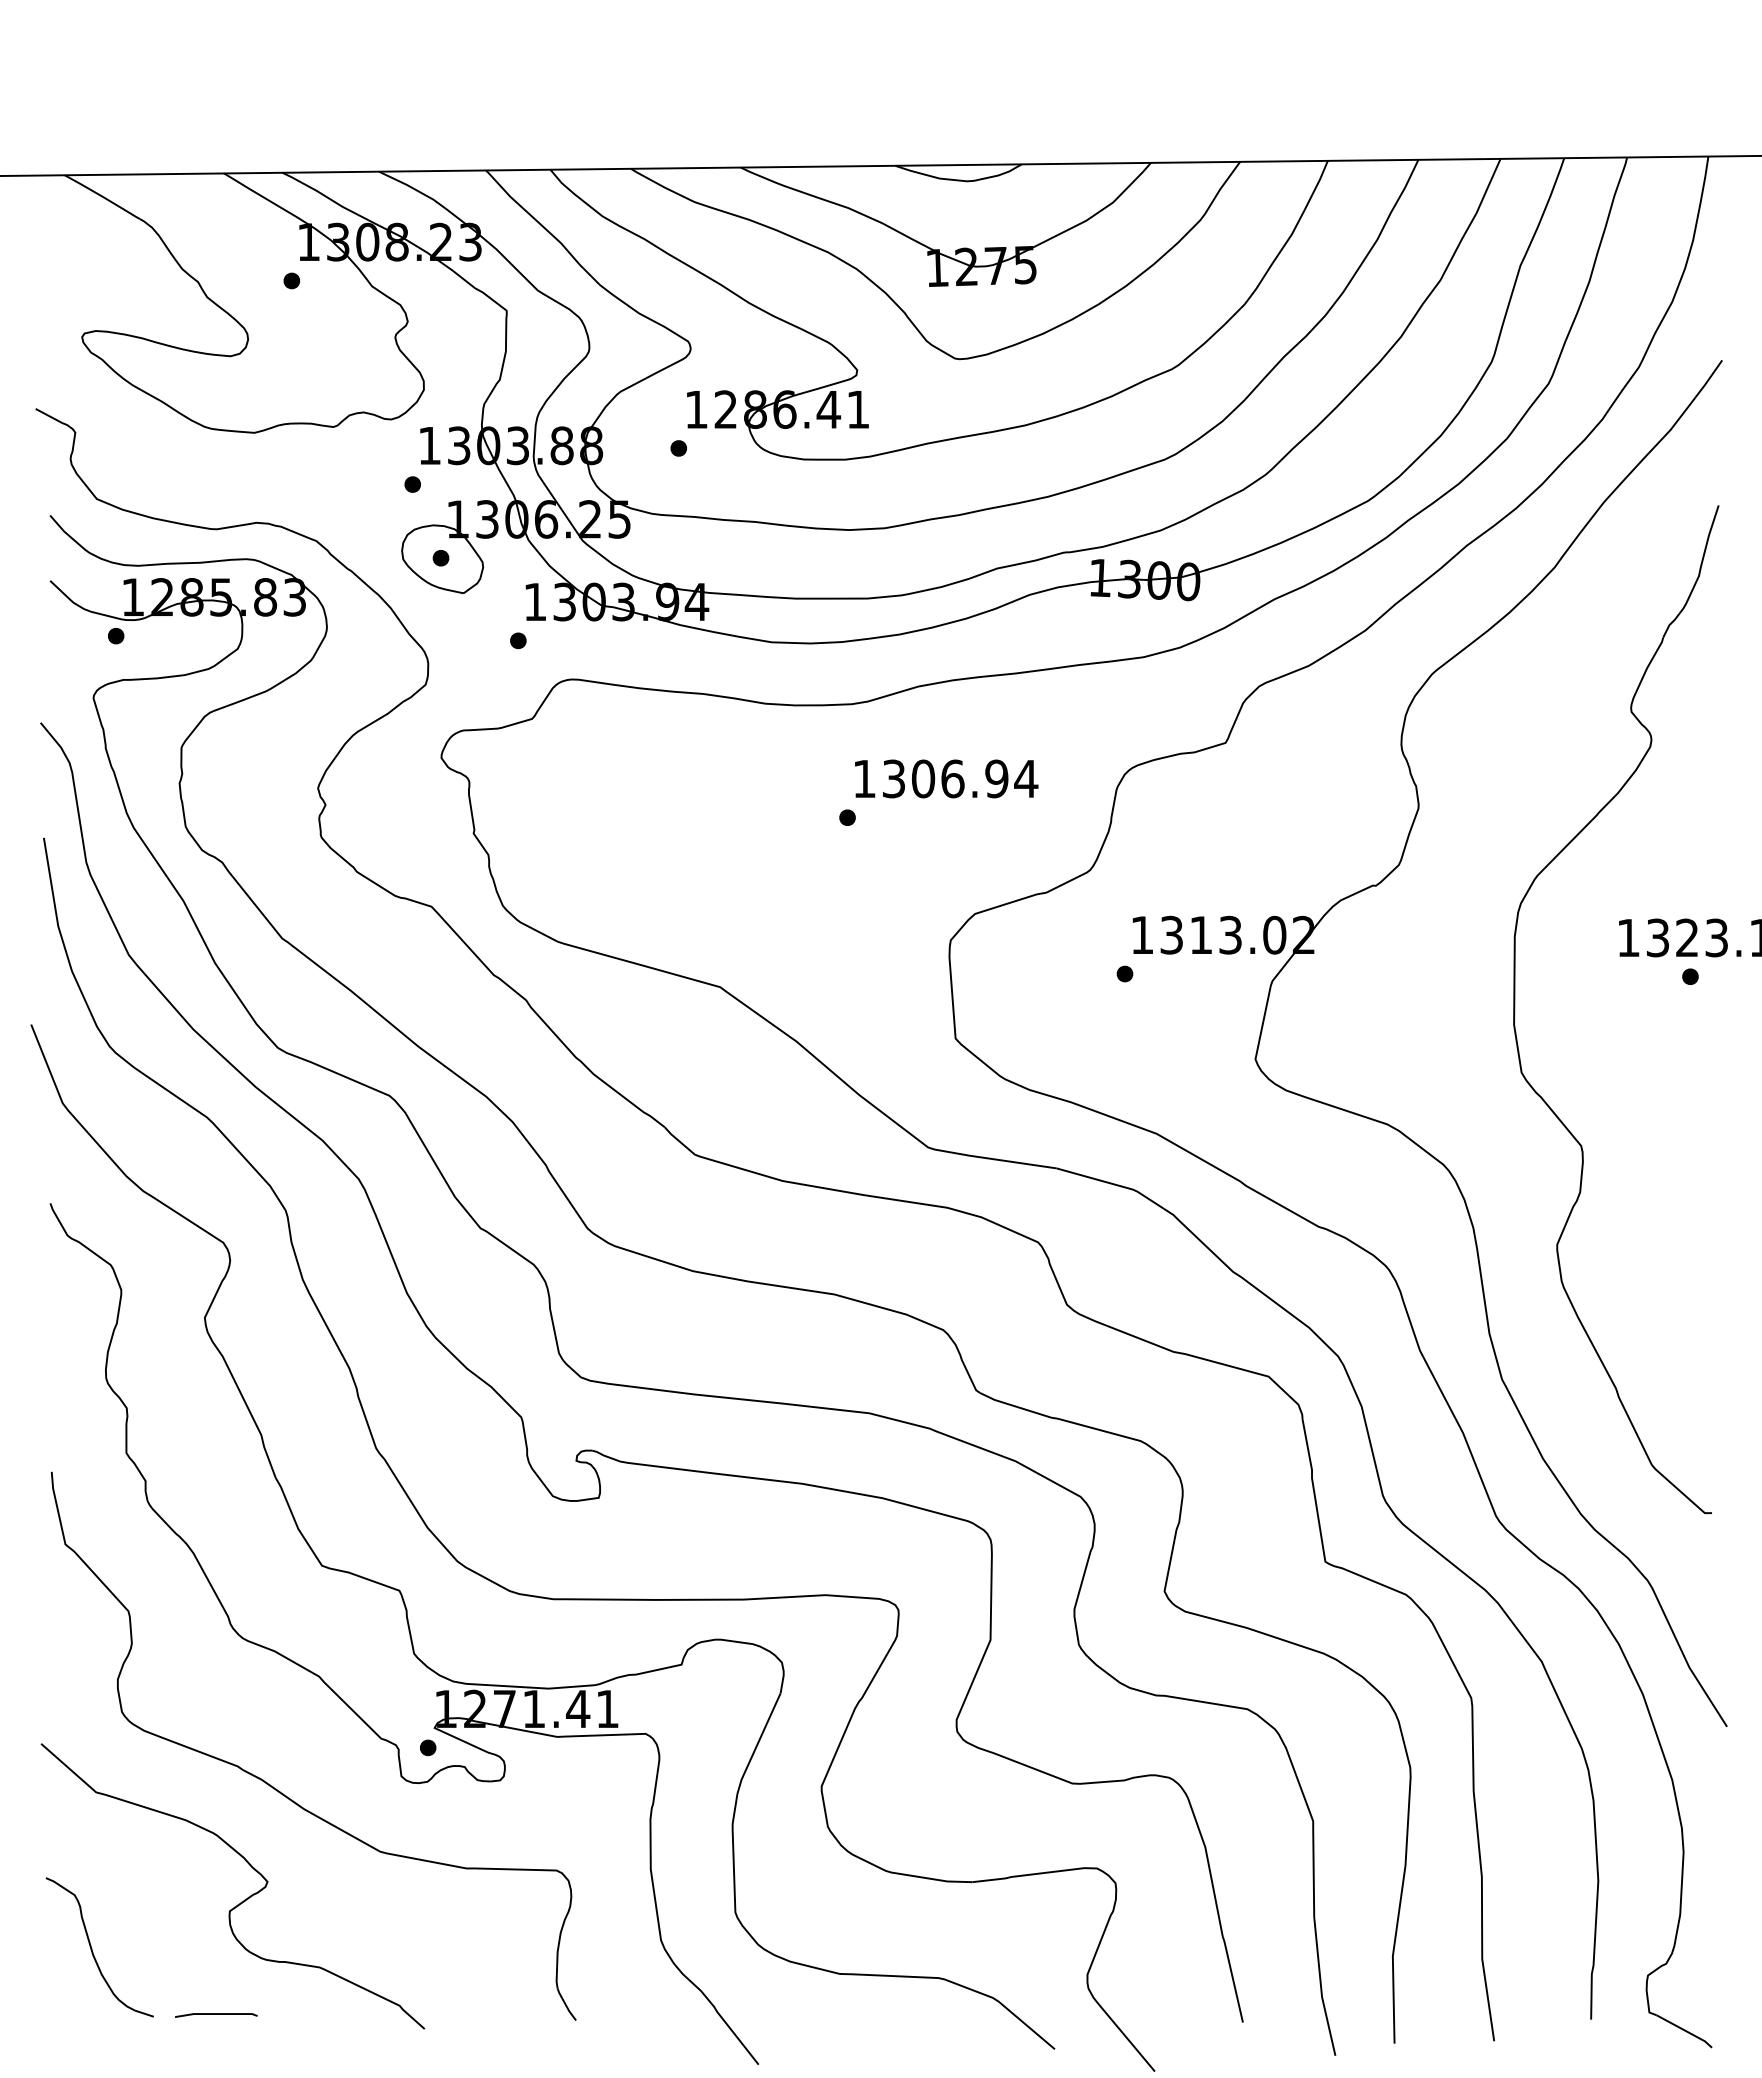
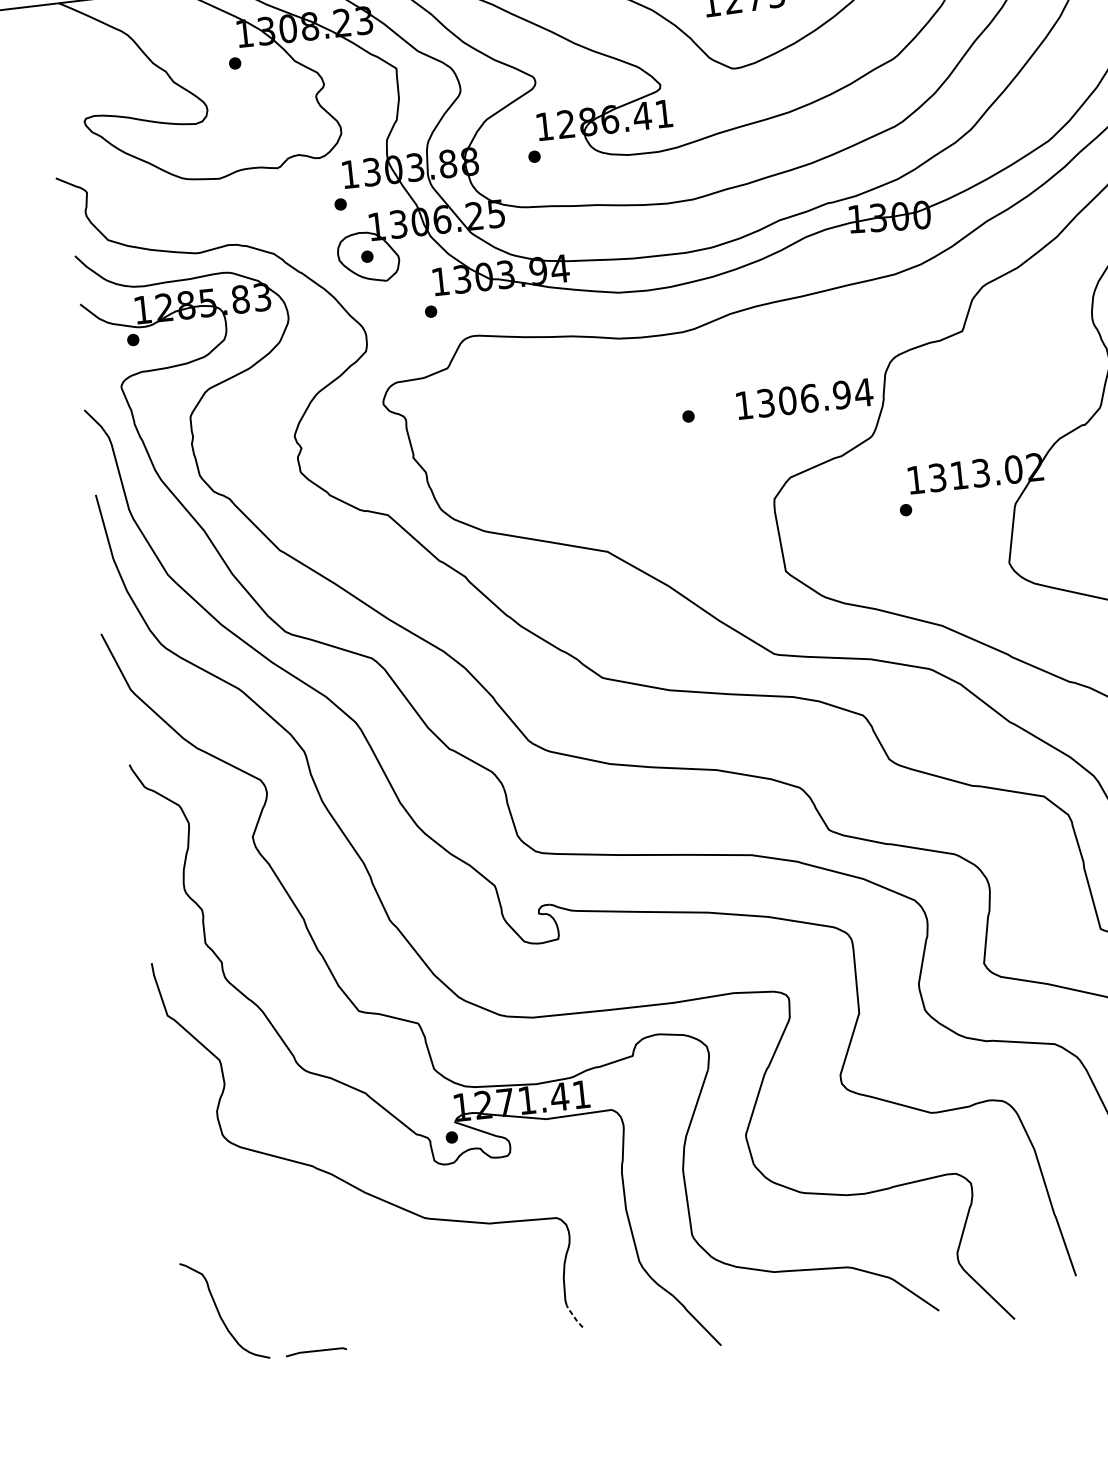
text: (946, 778) -> (804, 398), moved
curve: (241, 1901) -> (325, 1265), removed
line: (565, 2005) -> (573, 1317), solid -> dashed

